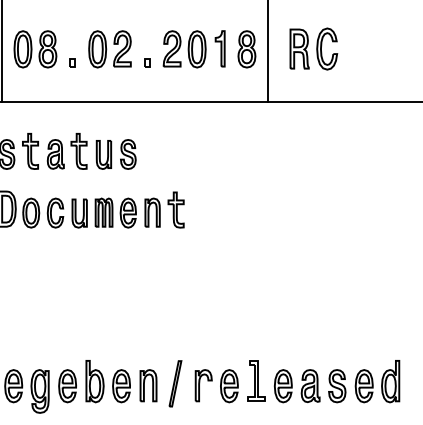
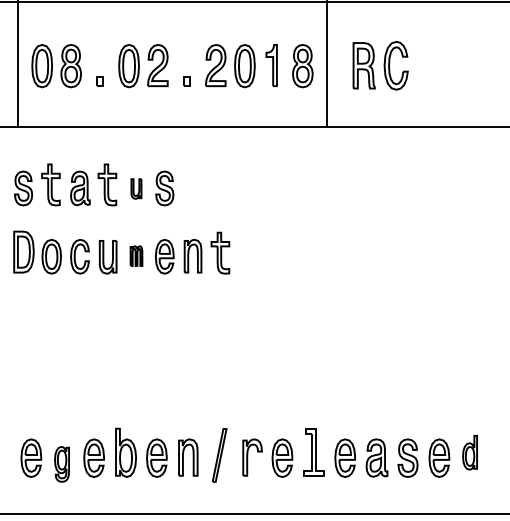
part: (104, 154) -> (136, 188), size x0.6
part: (104, 212) -> (136, 255), size x0.6
part: (390, 381) -> (469, 452), size x0.7
part: (39, 391) -> (61, 464), size x0.7

